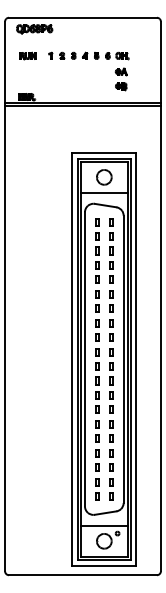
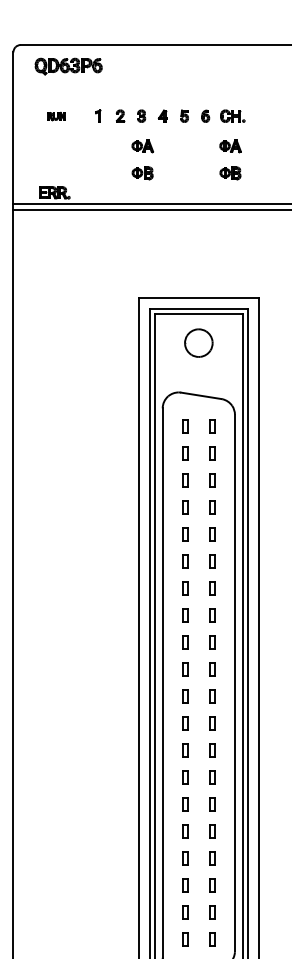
part: (27, 55) -> (55, 115), size x0.6
part: (73, 79) -> (141, 160), added
line: (103, 193) -> (197, 373), removed

